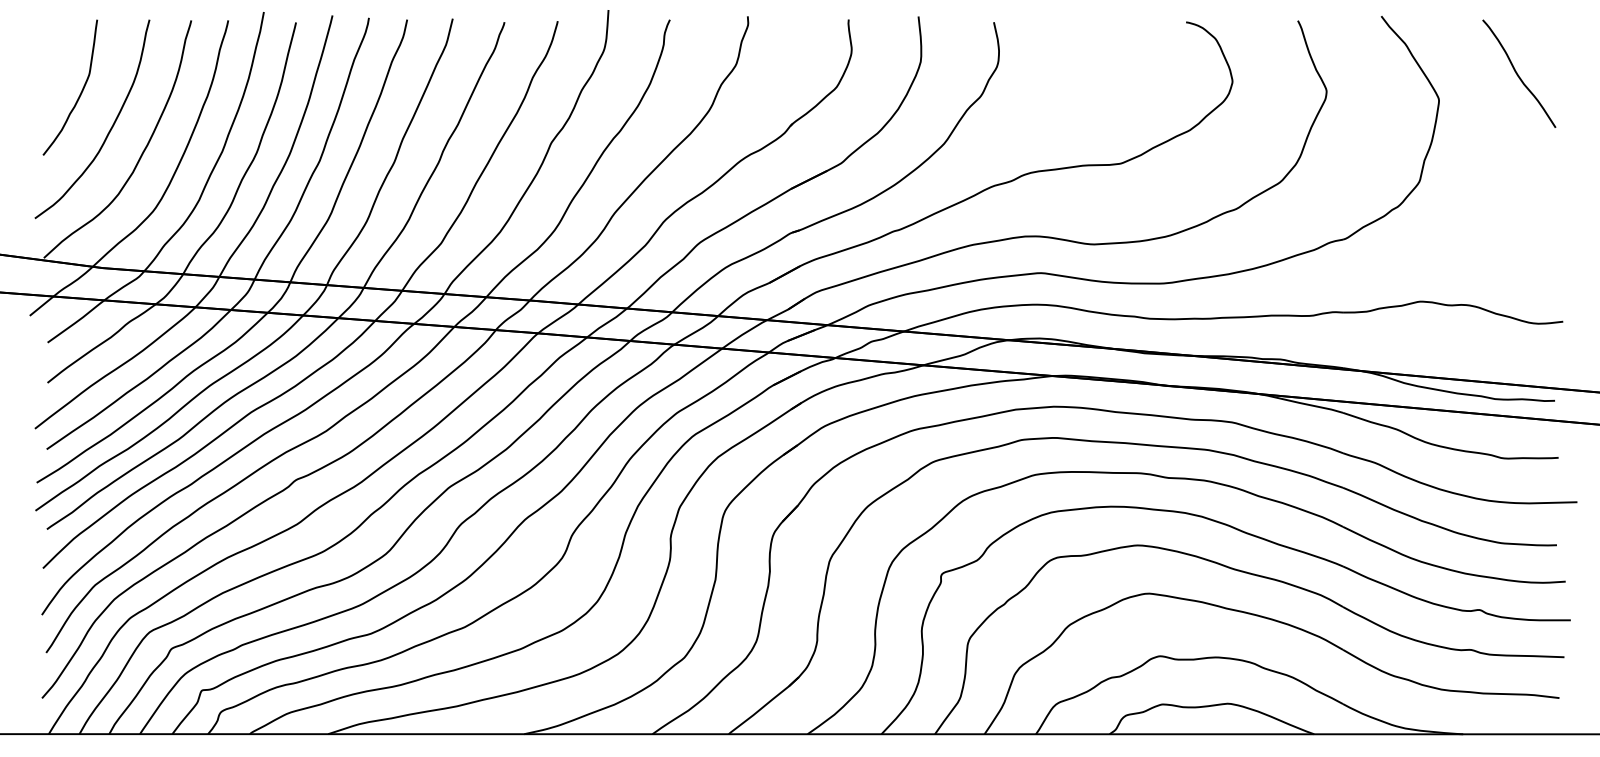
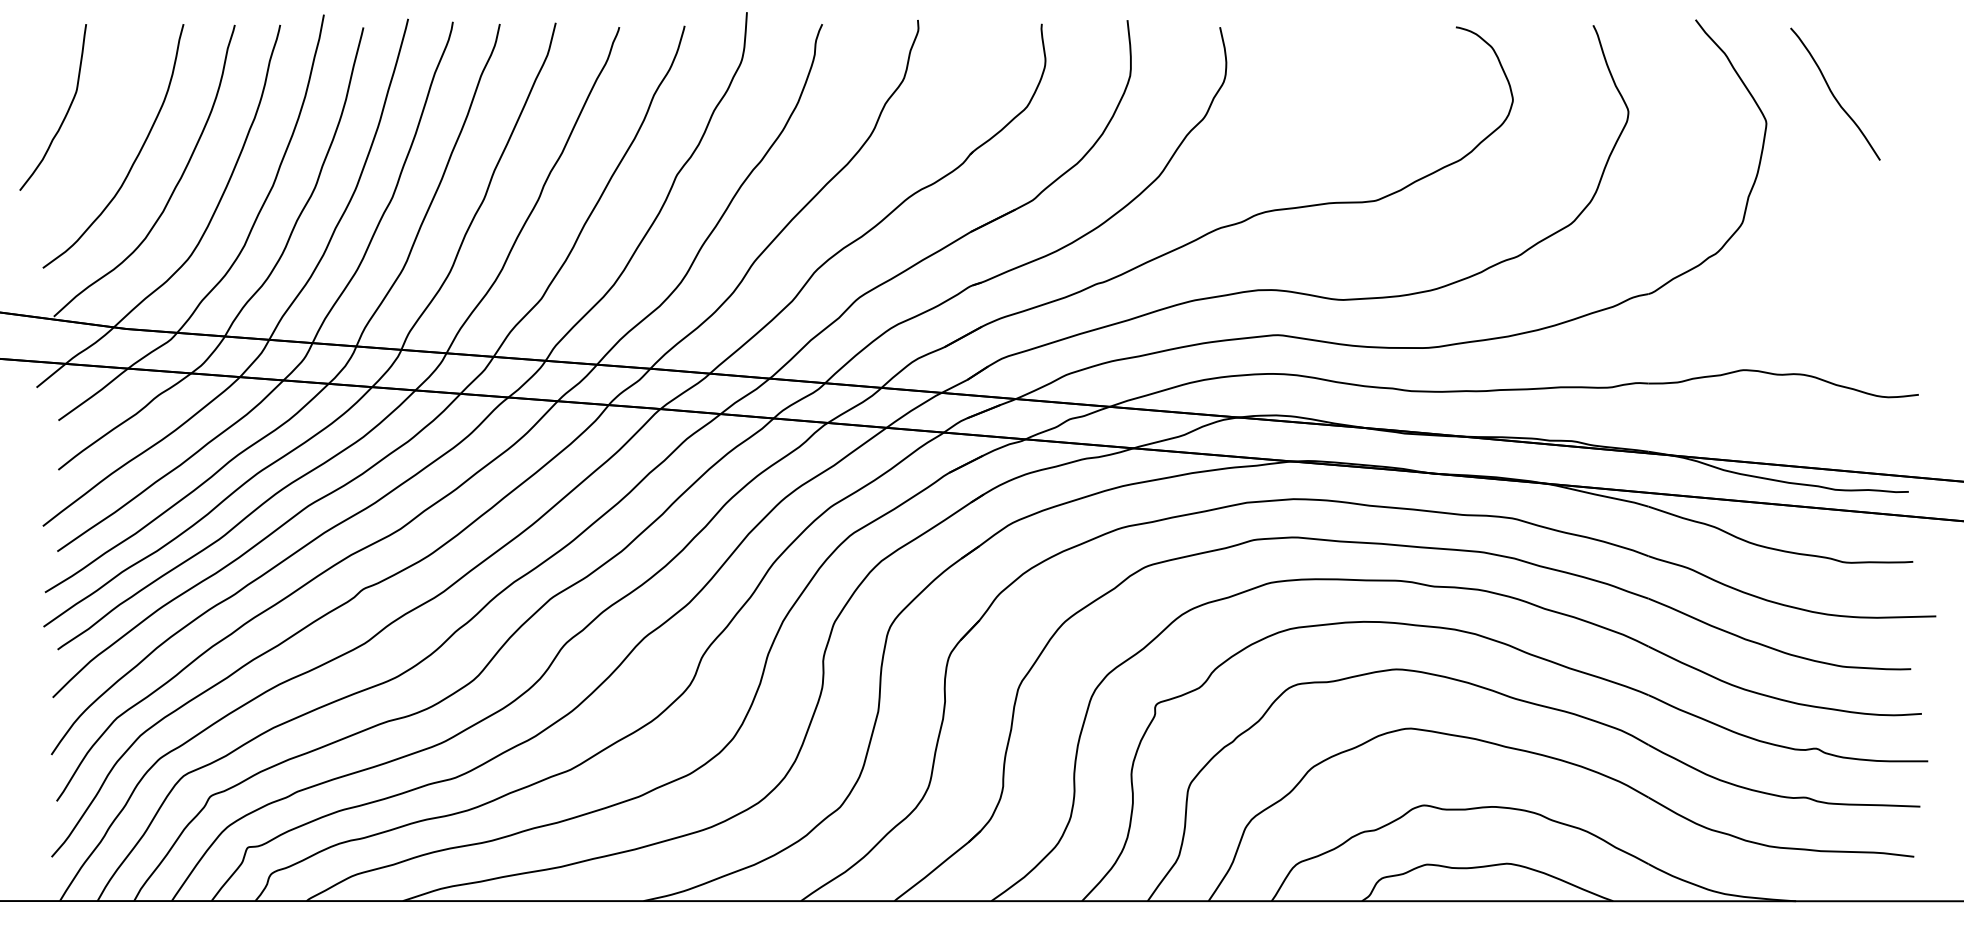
curve: (1518, 74) -> (1834, 95), moved
curve: (80, 92) -> (65, 113), moved

